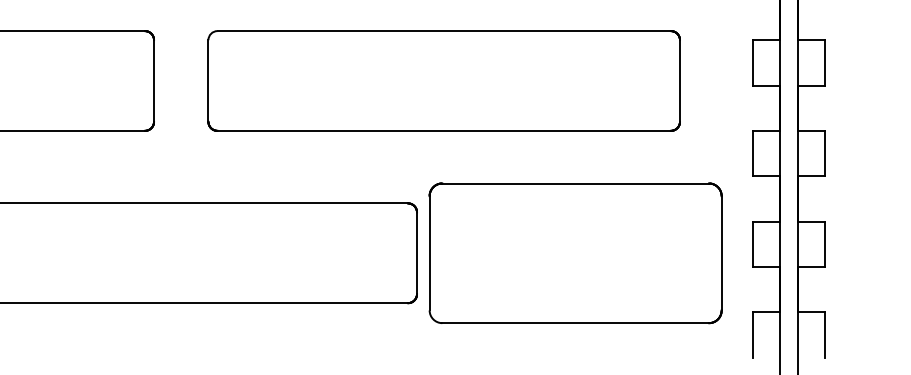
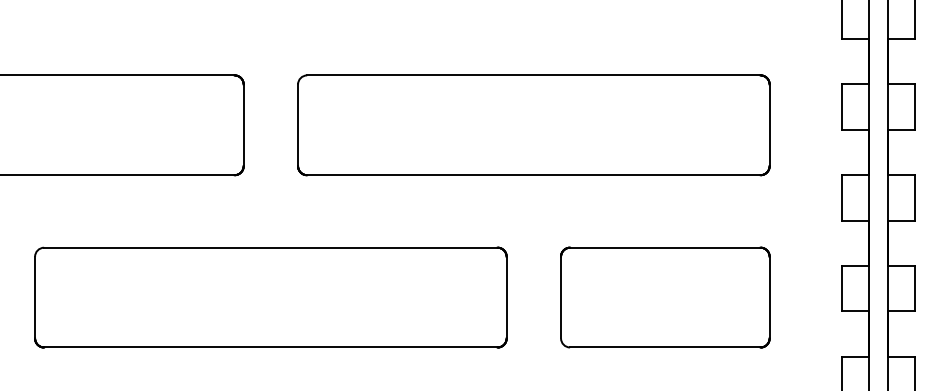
part: (575, 253) -> (665, 297), size x0.71

